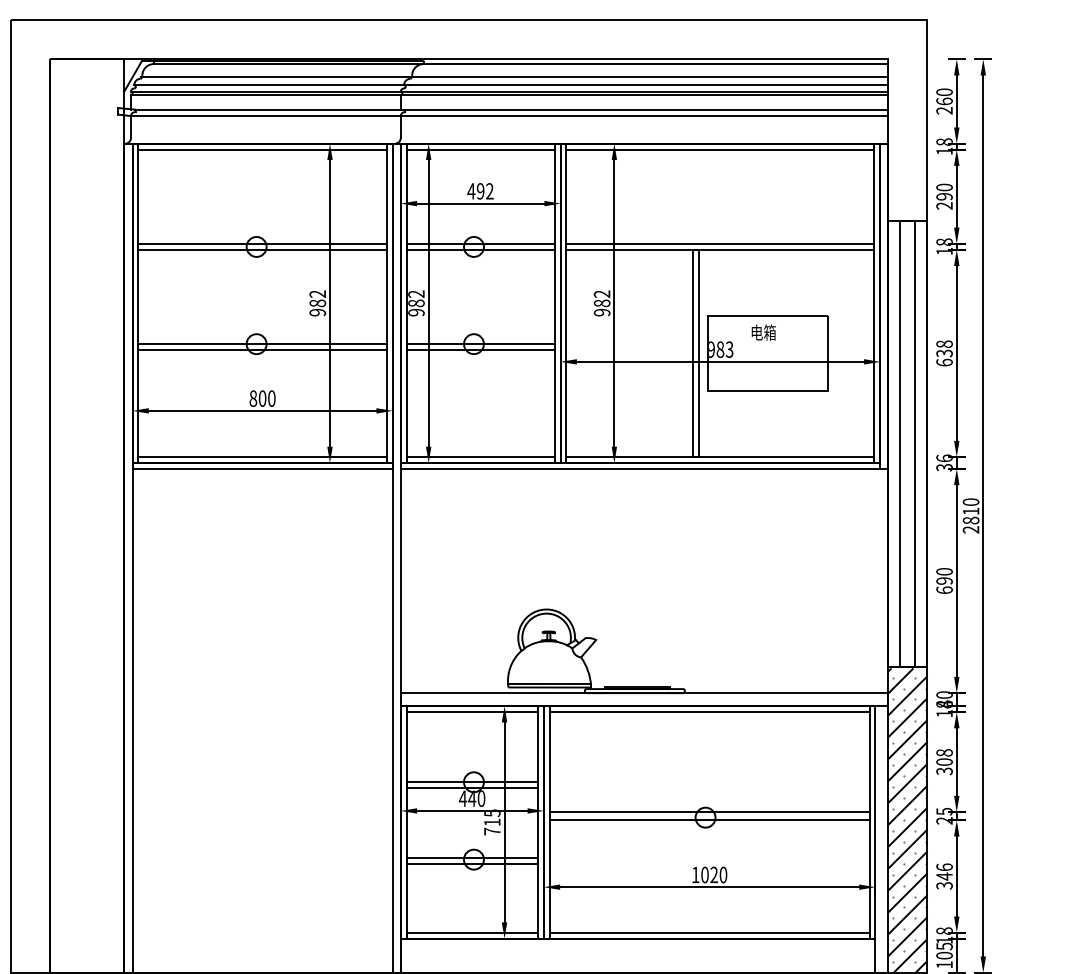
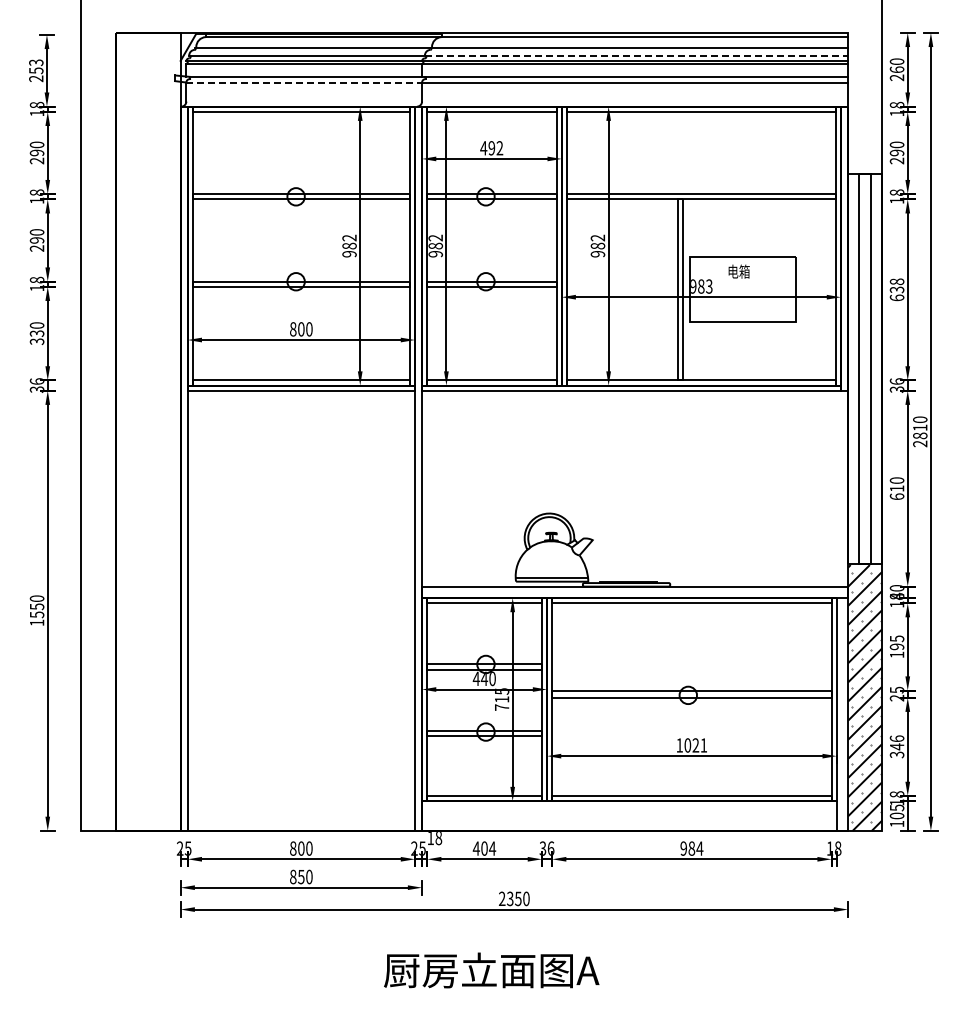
line: (646, 85) -> (636, 55), solid -> dashed
line: (266, 116) -> (304, 82), solid -> dashed
text: (943, 580) -> (896, 488), 690 -> 610
text: (943, 761) -> (896, 646), 308 -> 195
text: (722, 875) -> (703, 745), 1020 -> 1021

